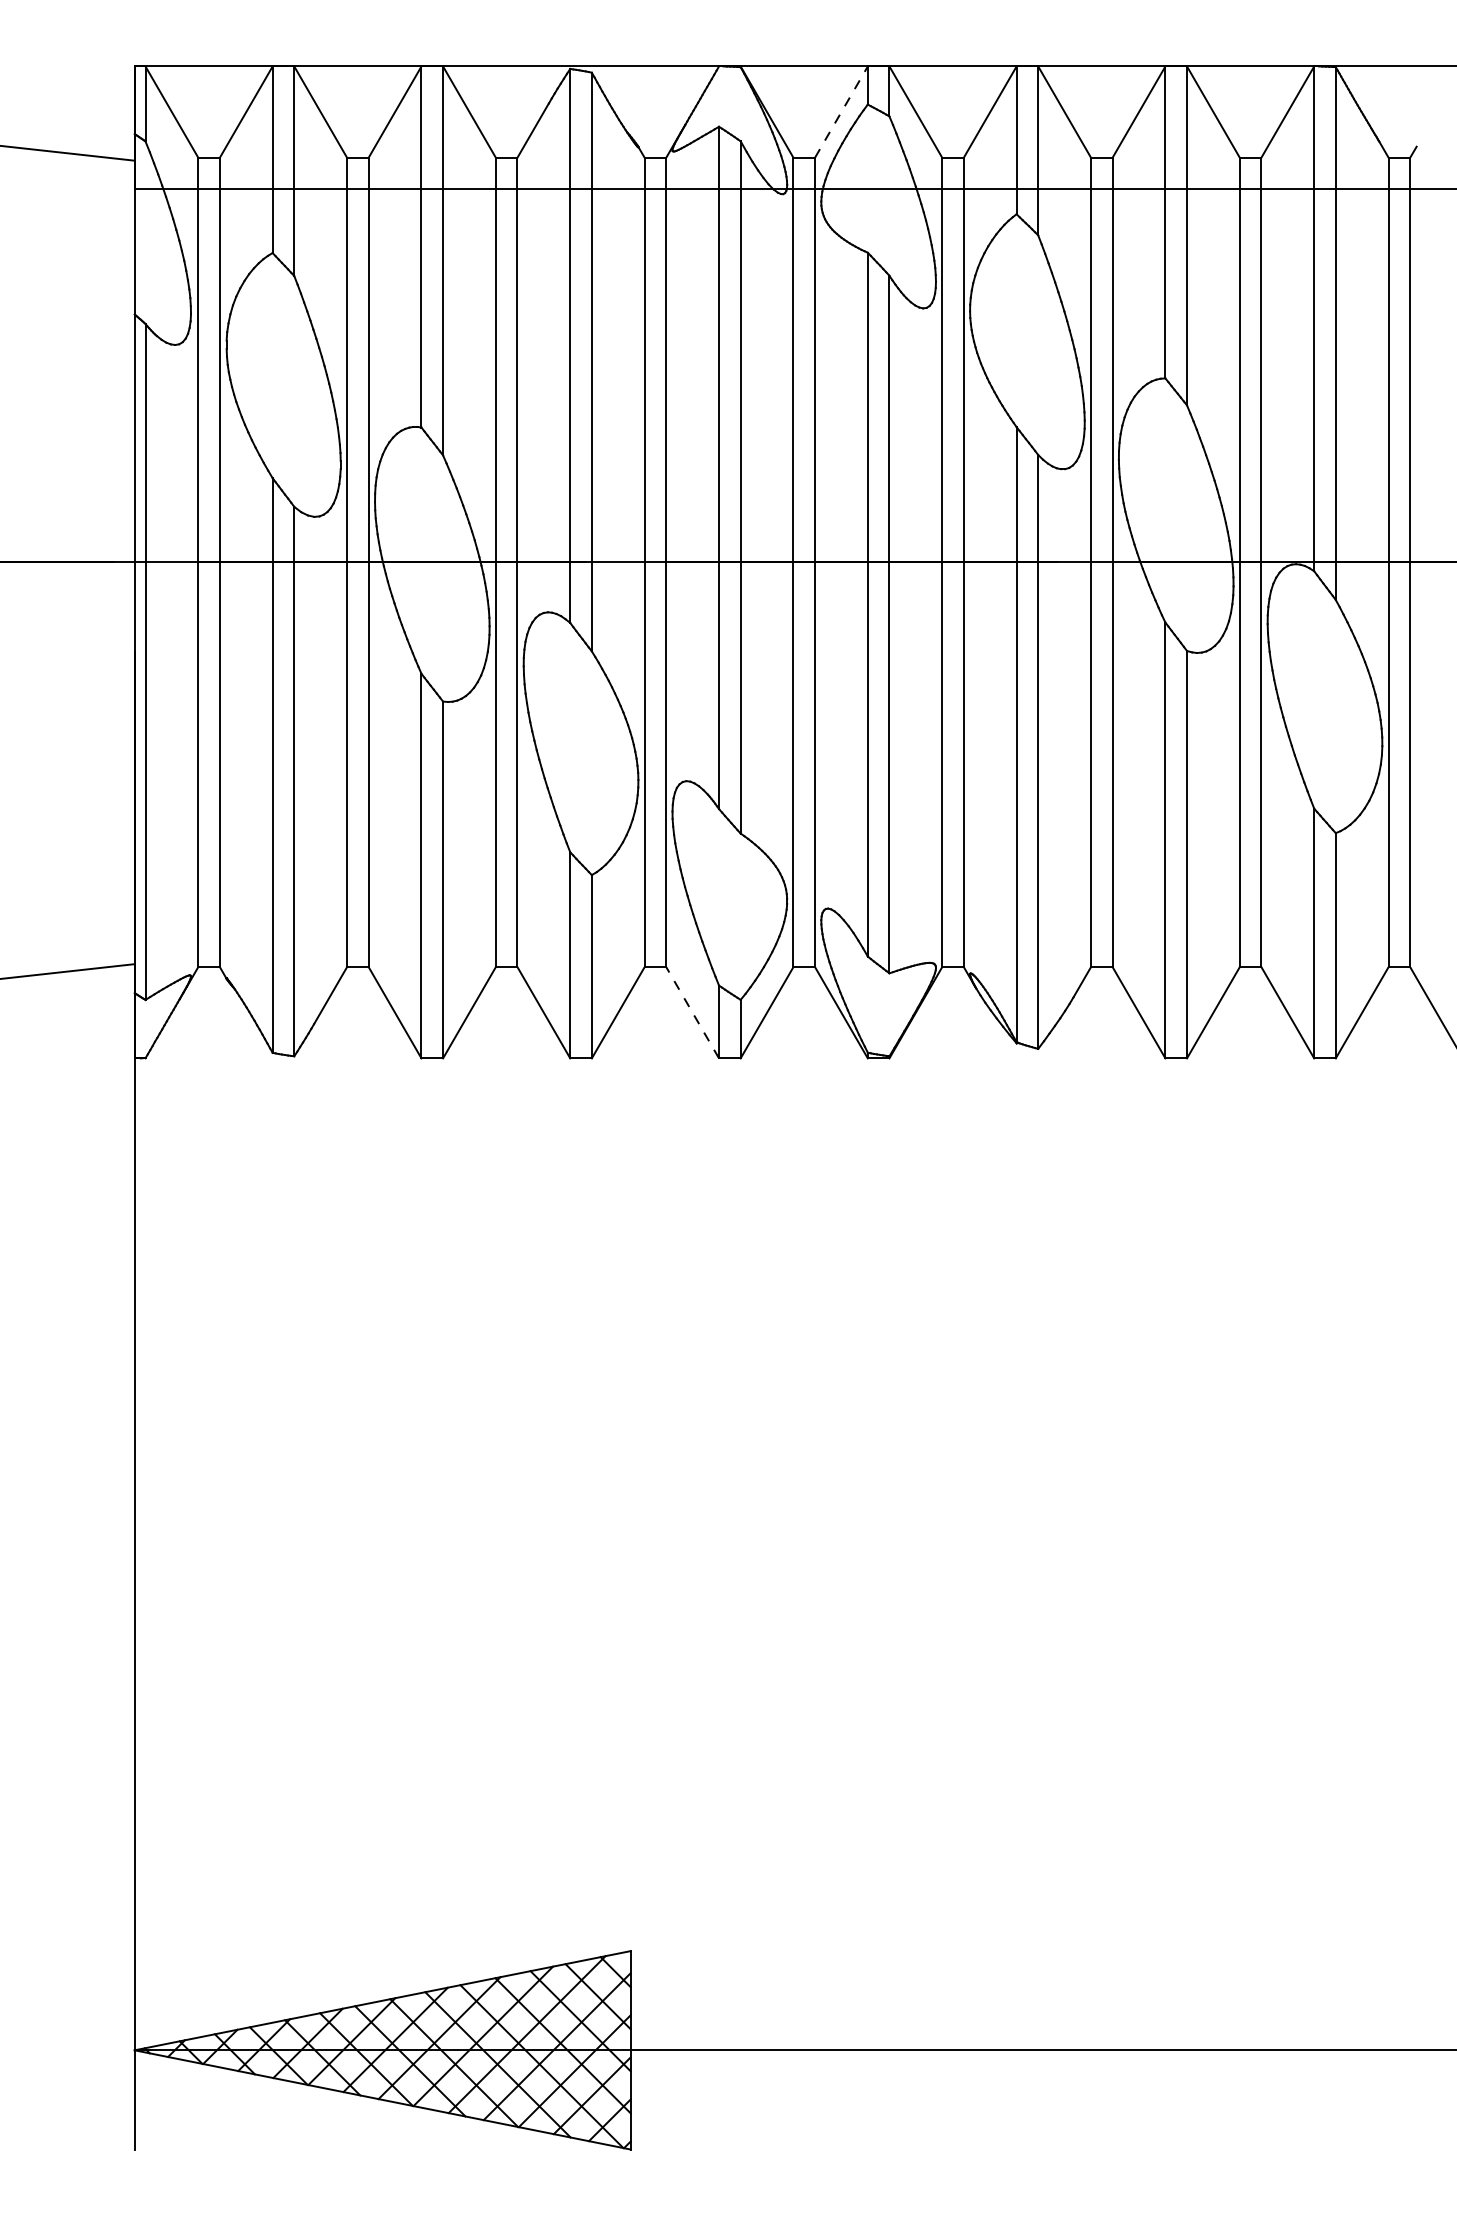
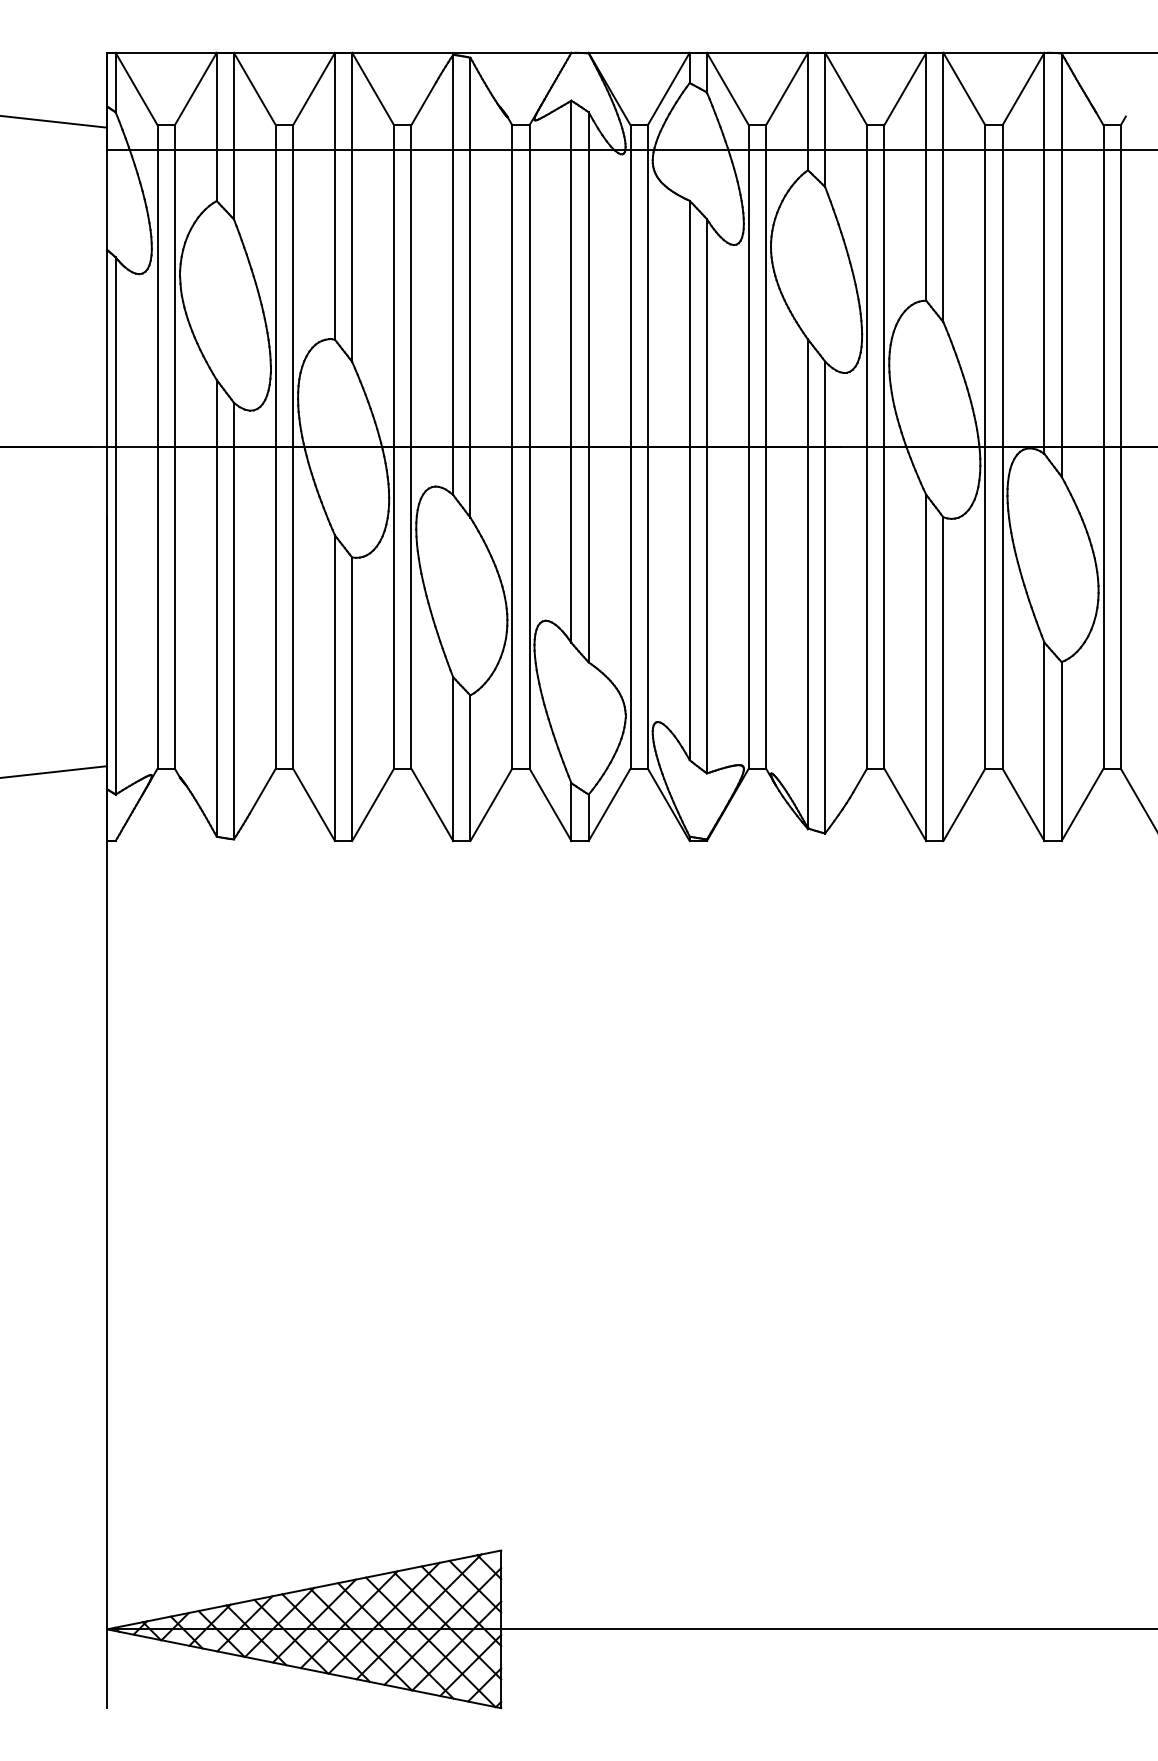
line: (841, 112) -> (668, 89), dashed -> solid
line: (692, 1012) -> (550, 804), dashed -> solid

